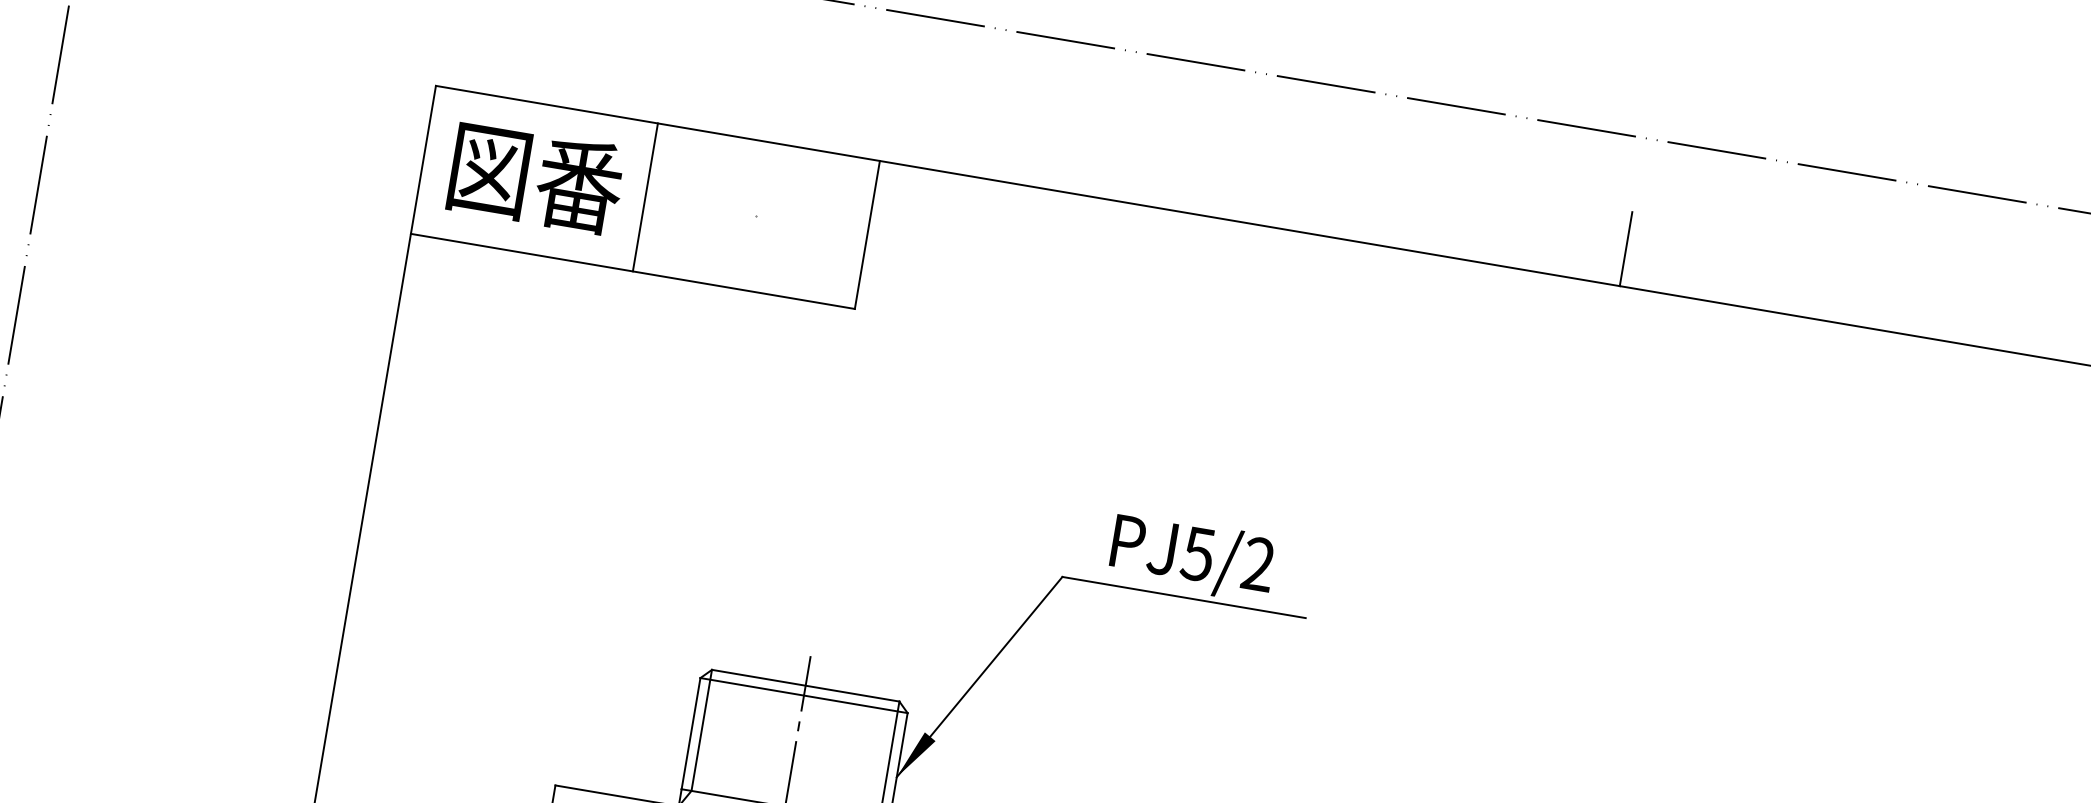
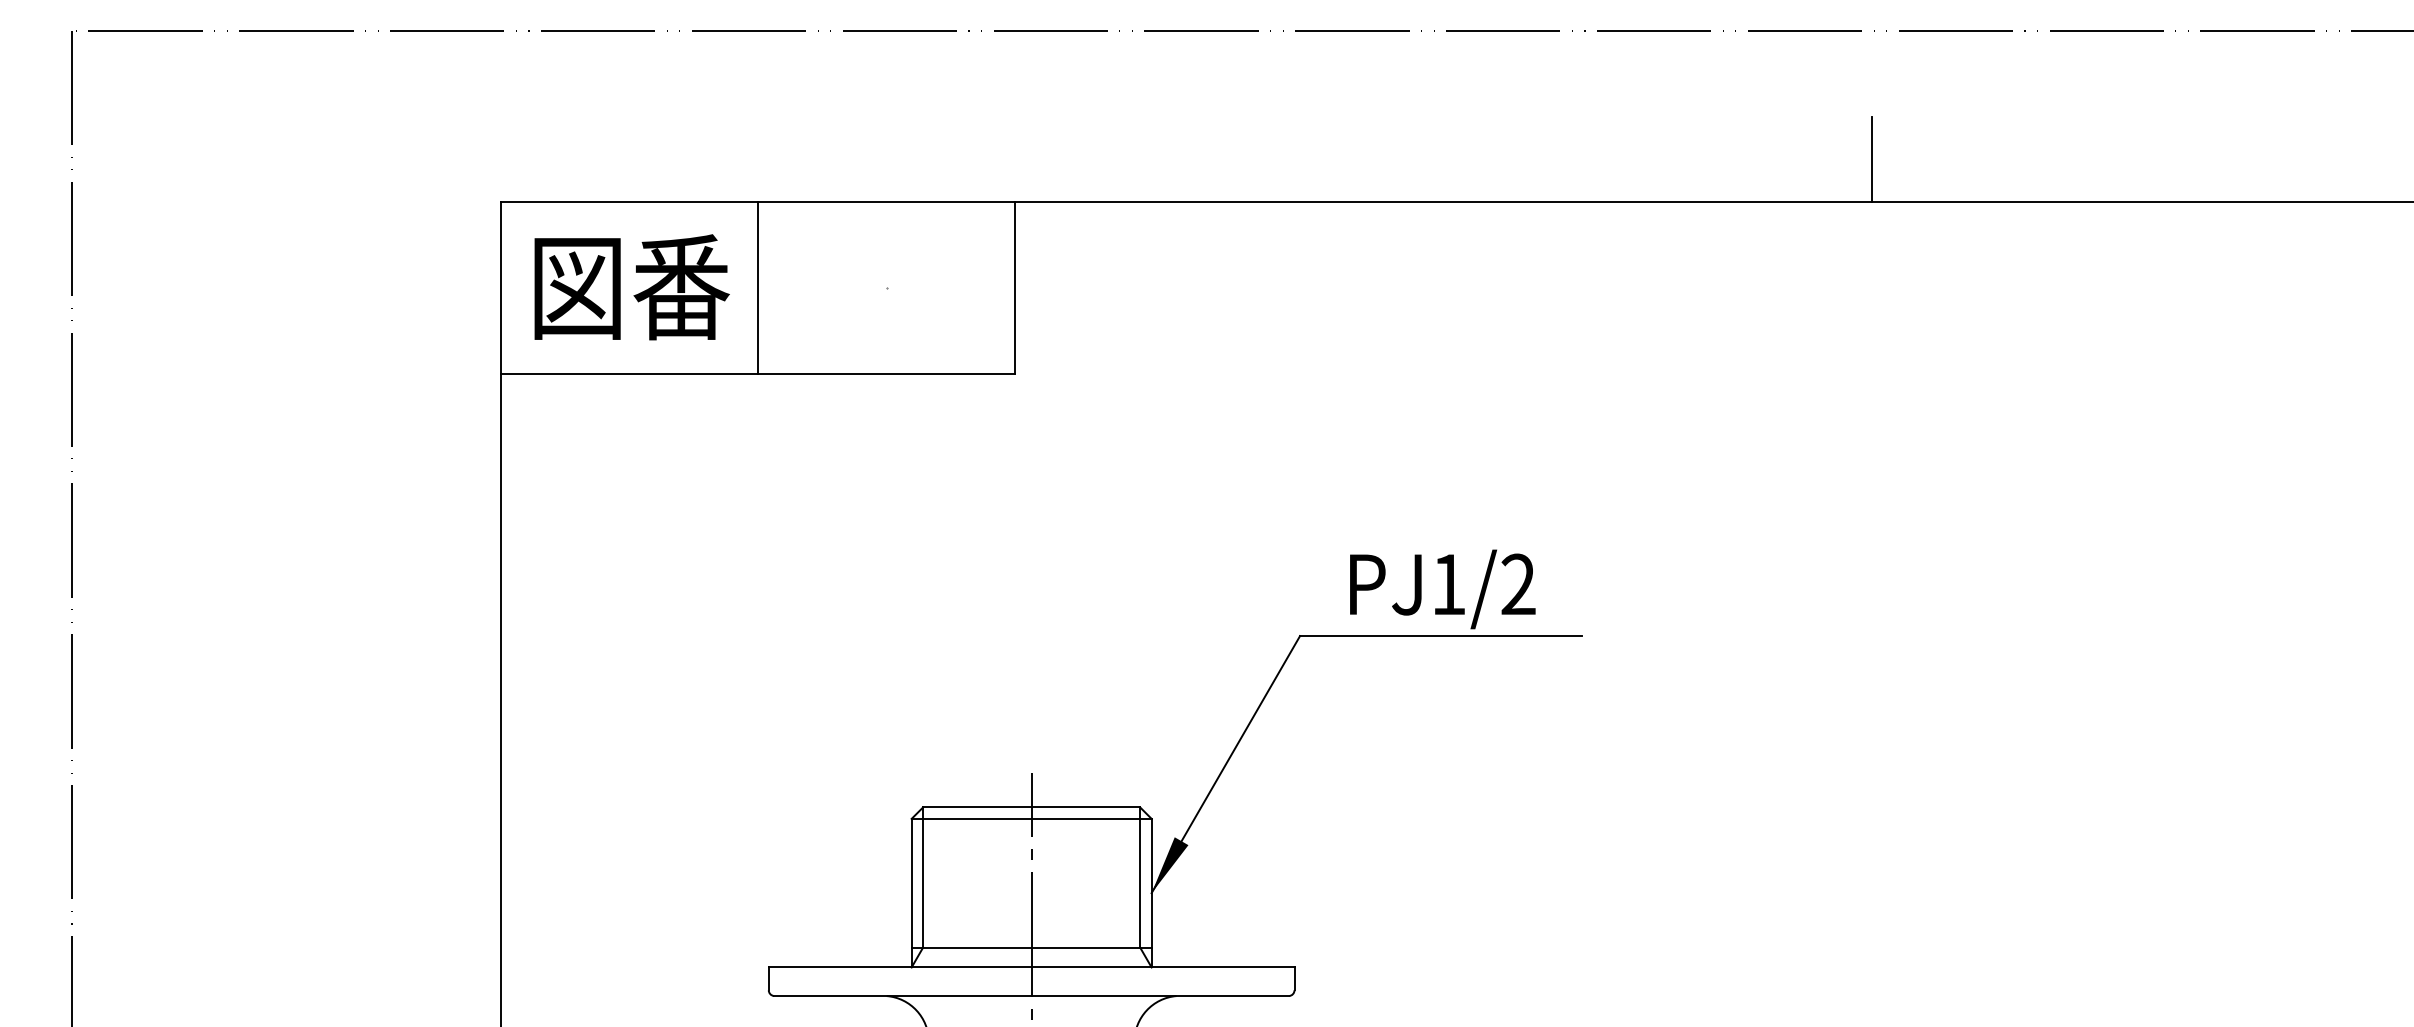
text: (1197, 553) -> (1447, 584), PJ5/2 -> PJ1/2

